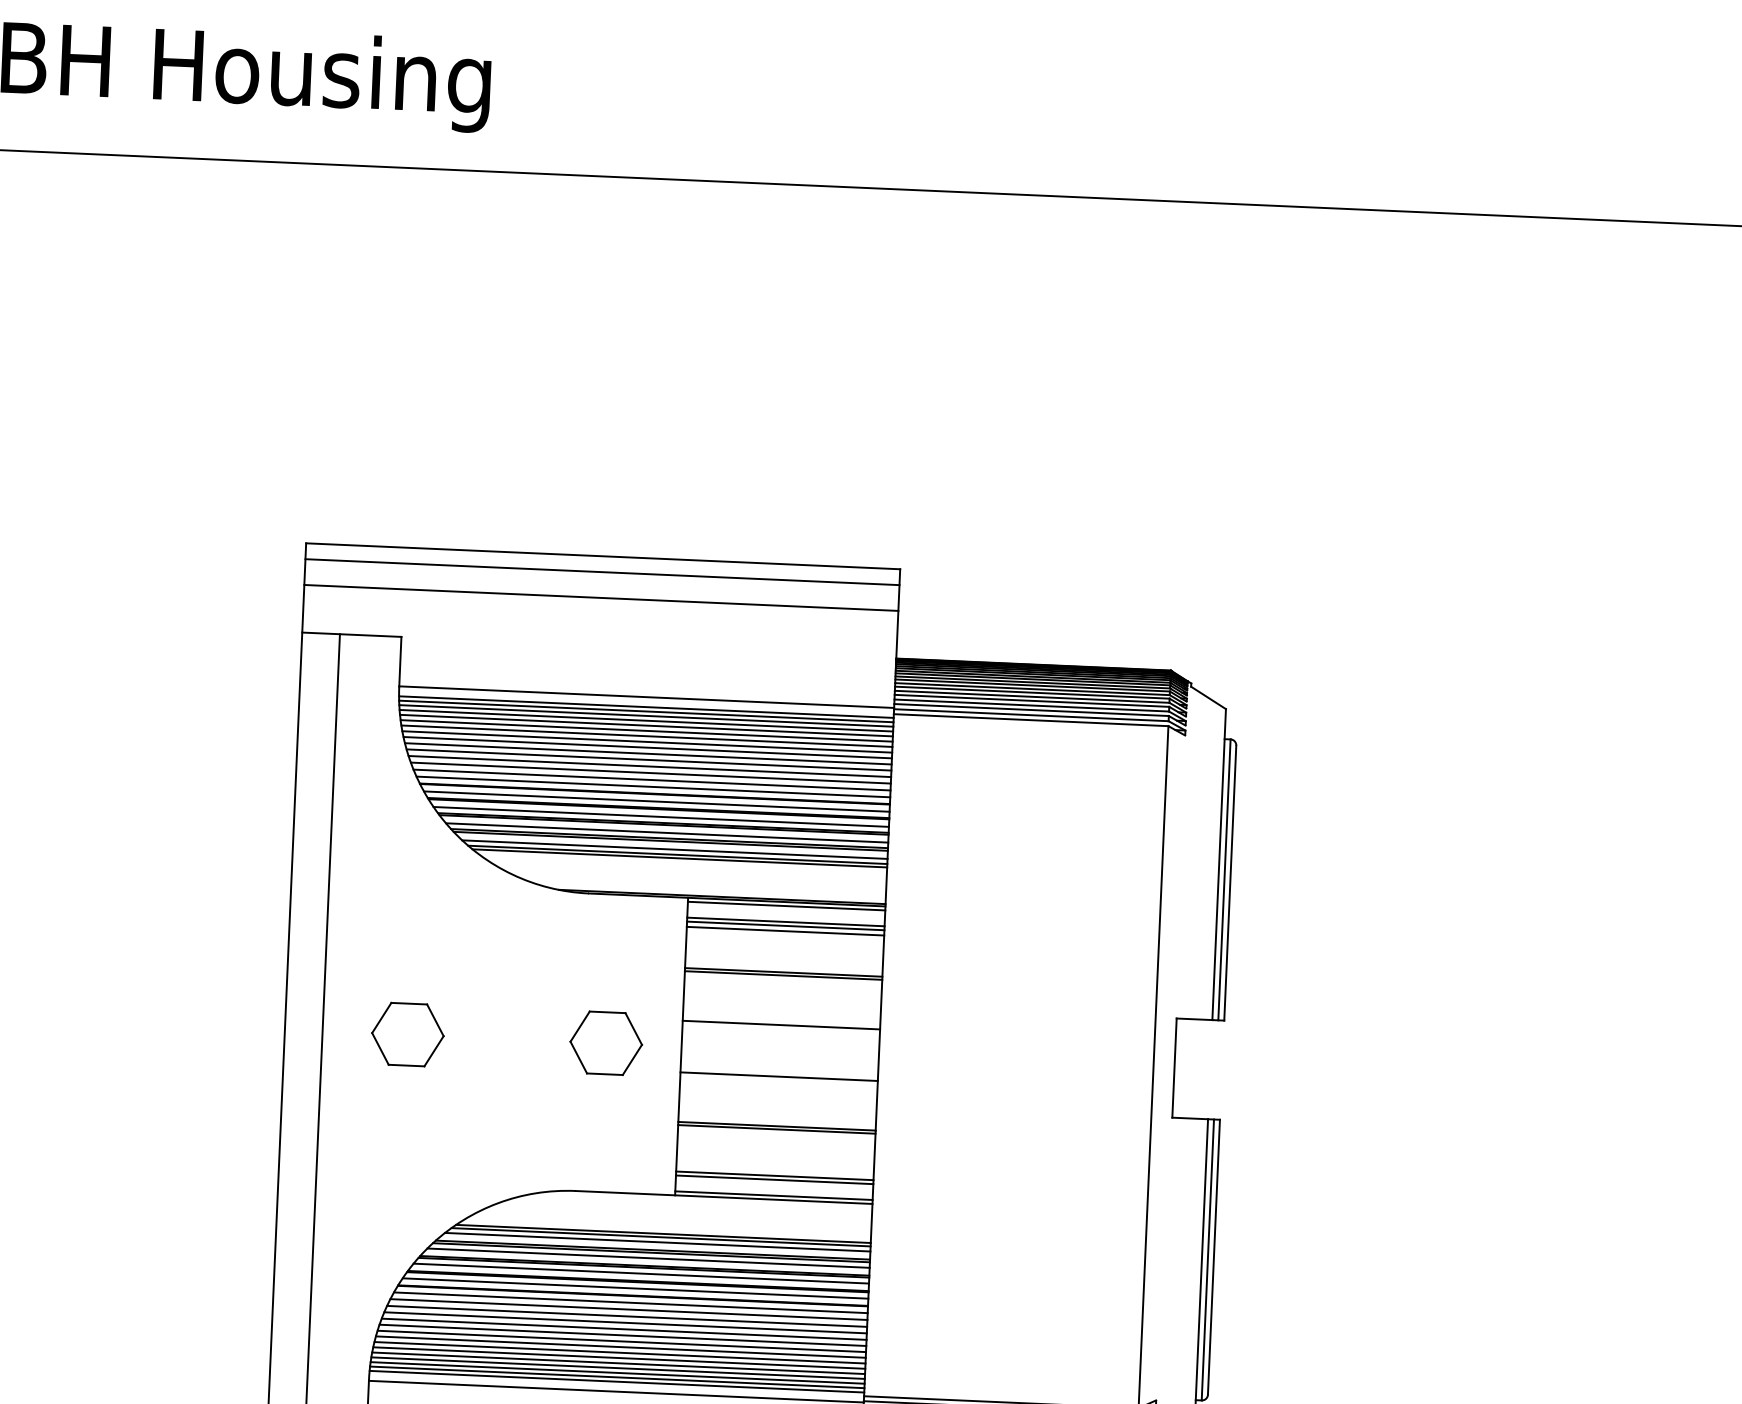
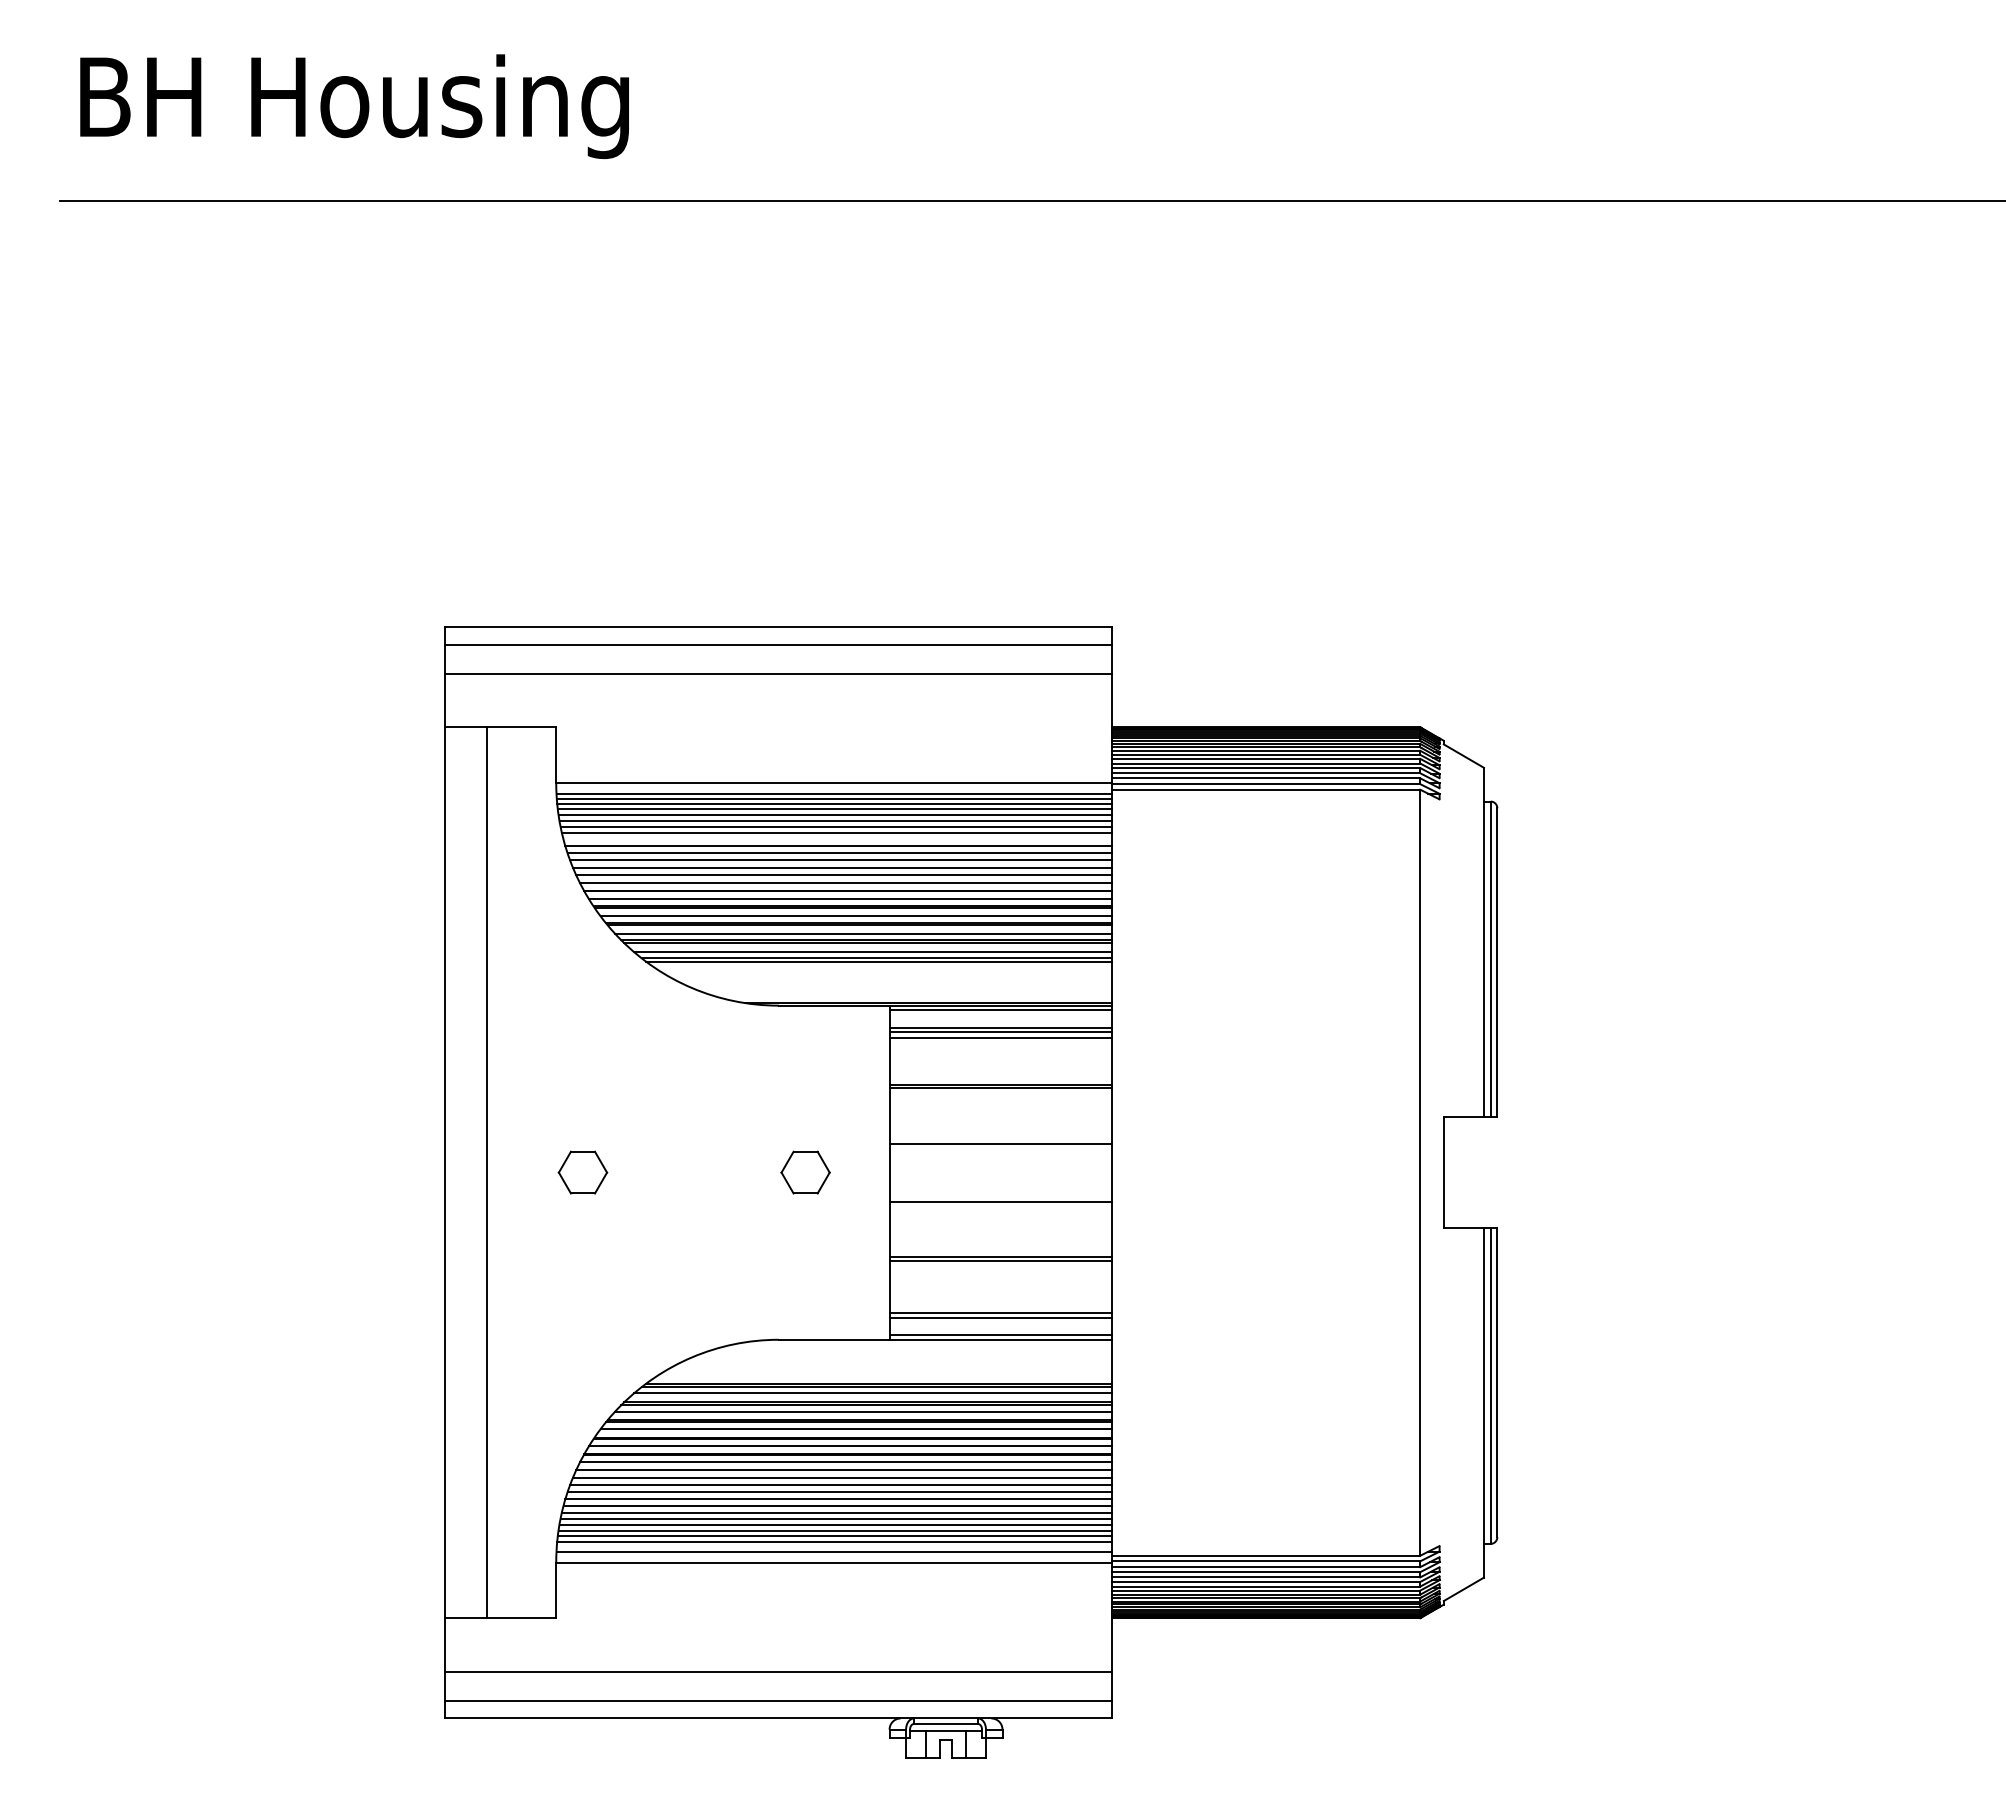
line: (647, 747) -> (837, 839), removed
part: (407, 1034) -> (582, 1172), size x0.6
part: (606, 1043) -> (805, 1172), size x0.6
line: (616, 1377) -> (833, 1546), removed

